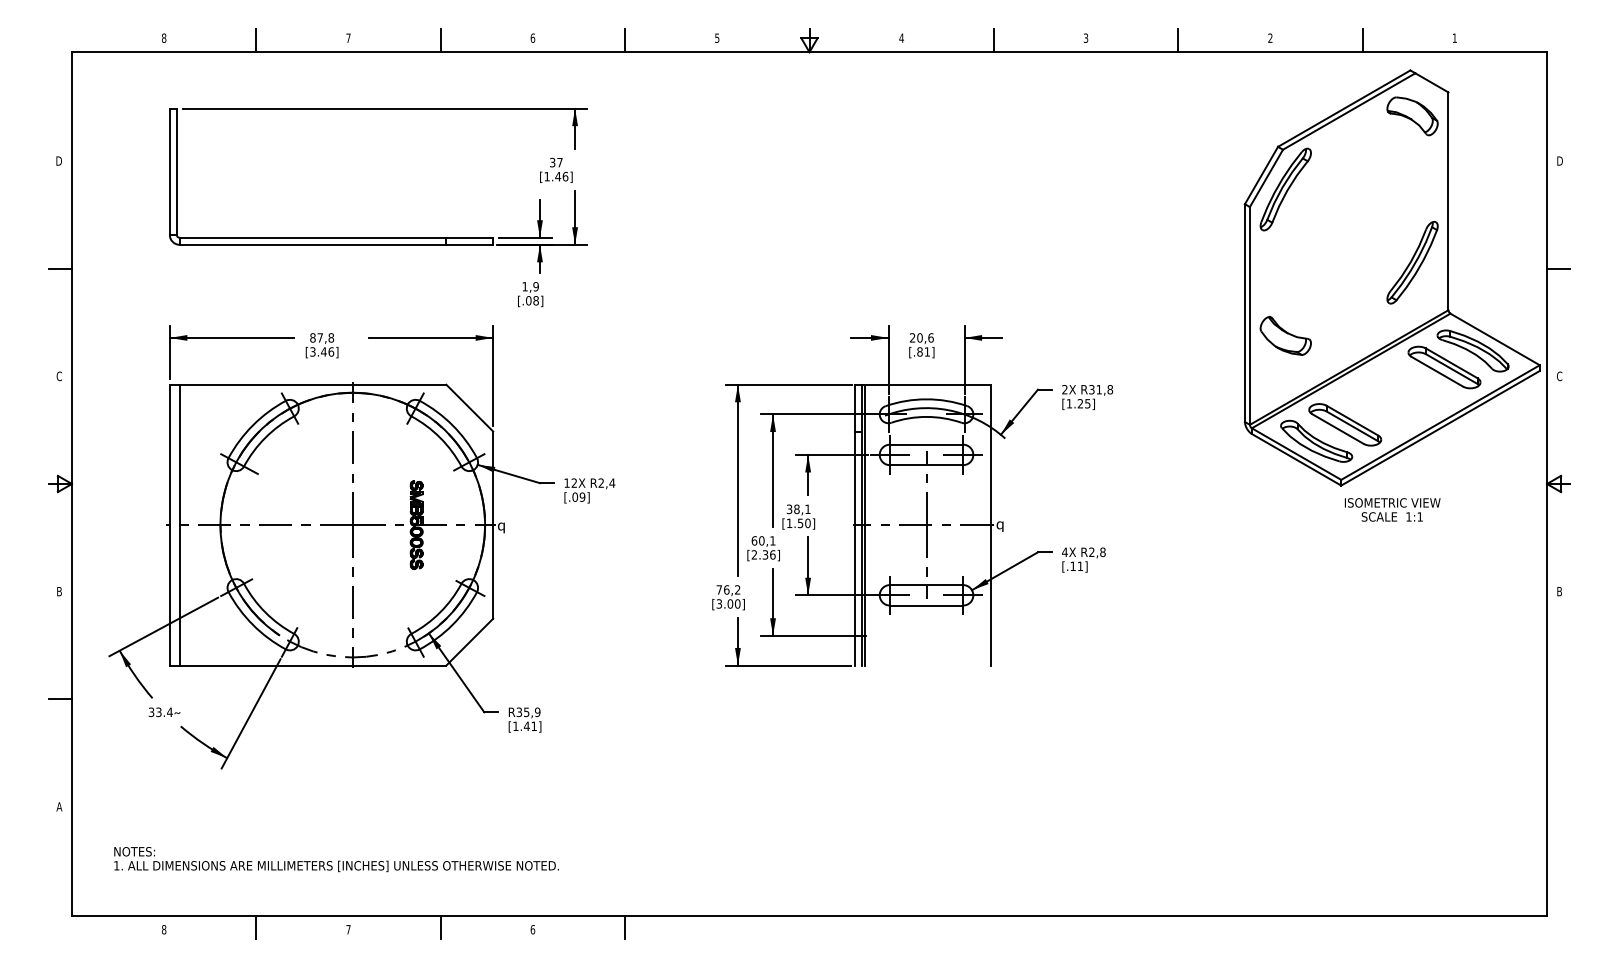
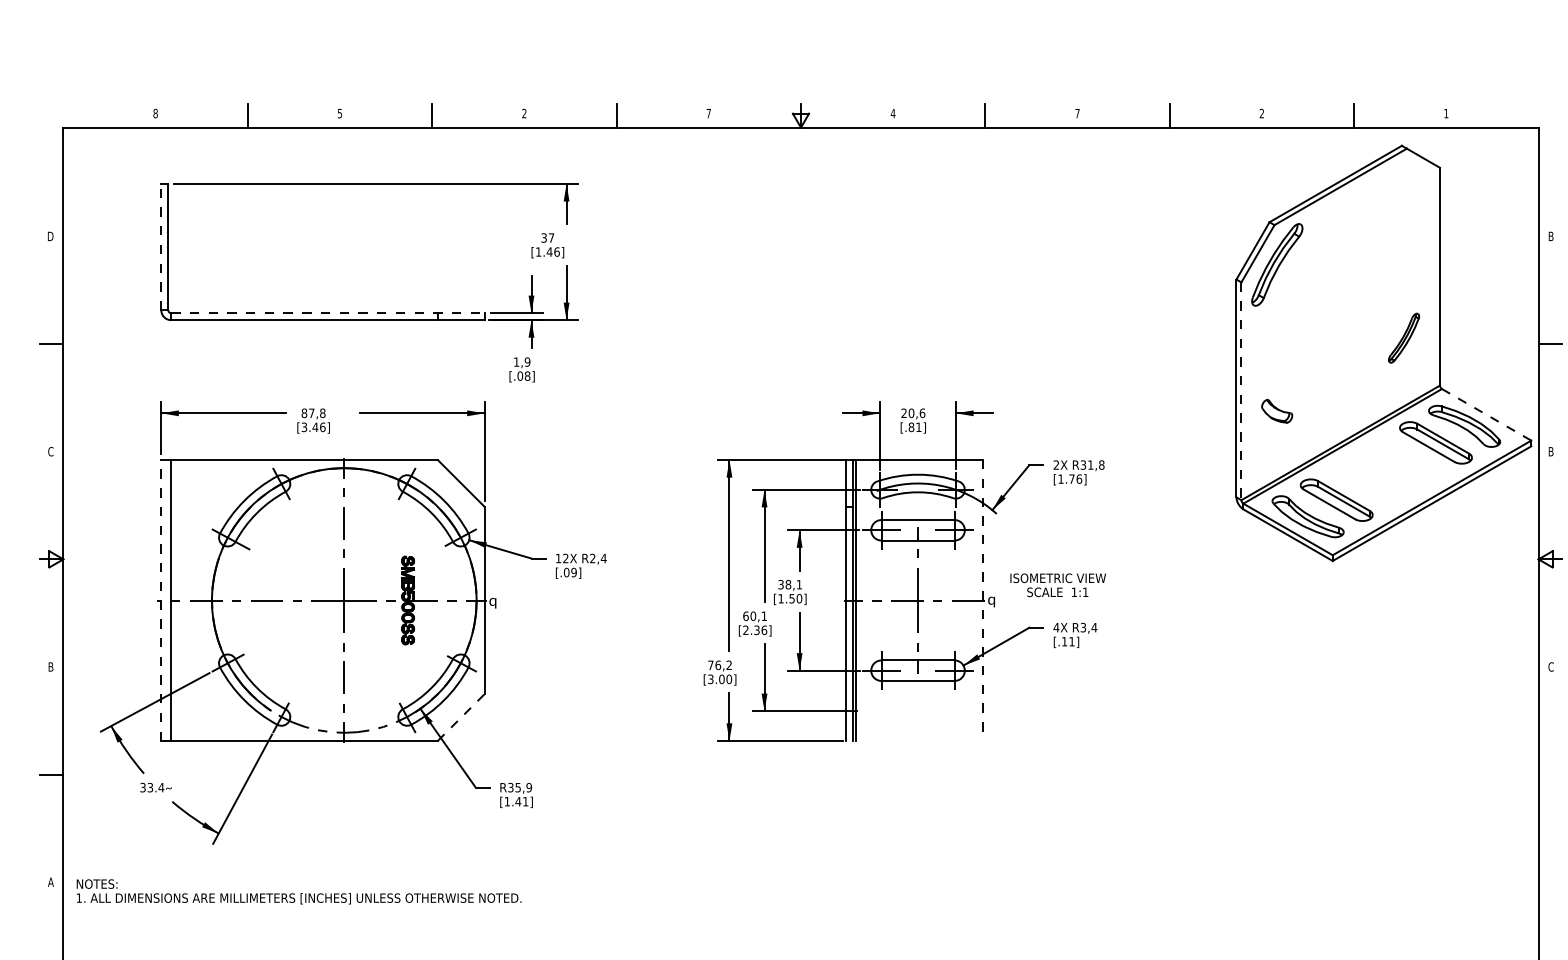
text: (348, 37) -> (340, 112), 7 -> 5
text: (532, 37) -> (524, 112), 6 -> 2
text: (717, 37) -> (709, 112), 5 -> 7
text: (1085, 37) -> (1077, 112), 3 -> 7
part: (1412, 116) -> (1404, 191), removed
text: (1560, 160) -> (1552, 235), D -> B
line: (169, 171) -> (161, 246), solid -> dashed
line: (336, 237) -> (328, 312), solid -> dashed
part: (1412, 262) -> (1404, 337), size x0.6
line: (1249, 315) -> (1241, 390), solid -> dashed
part: (1285, 335) -> (1277, 410), size x0.6
line: (1495, 339) -> (1487, 414), solid -> dashed
text: (1559, 376) -> (1551, 451), C -> B
text: (1083, 403) -> (1075, 478), [1.25] -> [1.76]
text: (1392, 509) -> (1058, 584), moved
line: (169, 524) -> (161, 599), solid -> dashed
line: (991, 525) -> (983, 600), solid -> dashed
text: (1097, 552) -> (1089, 627), R2,8 -> R3,4
text: (1559, 591) -> (1551, 666), B -> C
line: (470, 641) -> (462, 716), solid -> dashed
text: (336, 859) -> (299, 891), moved

